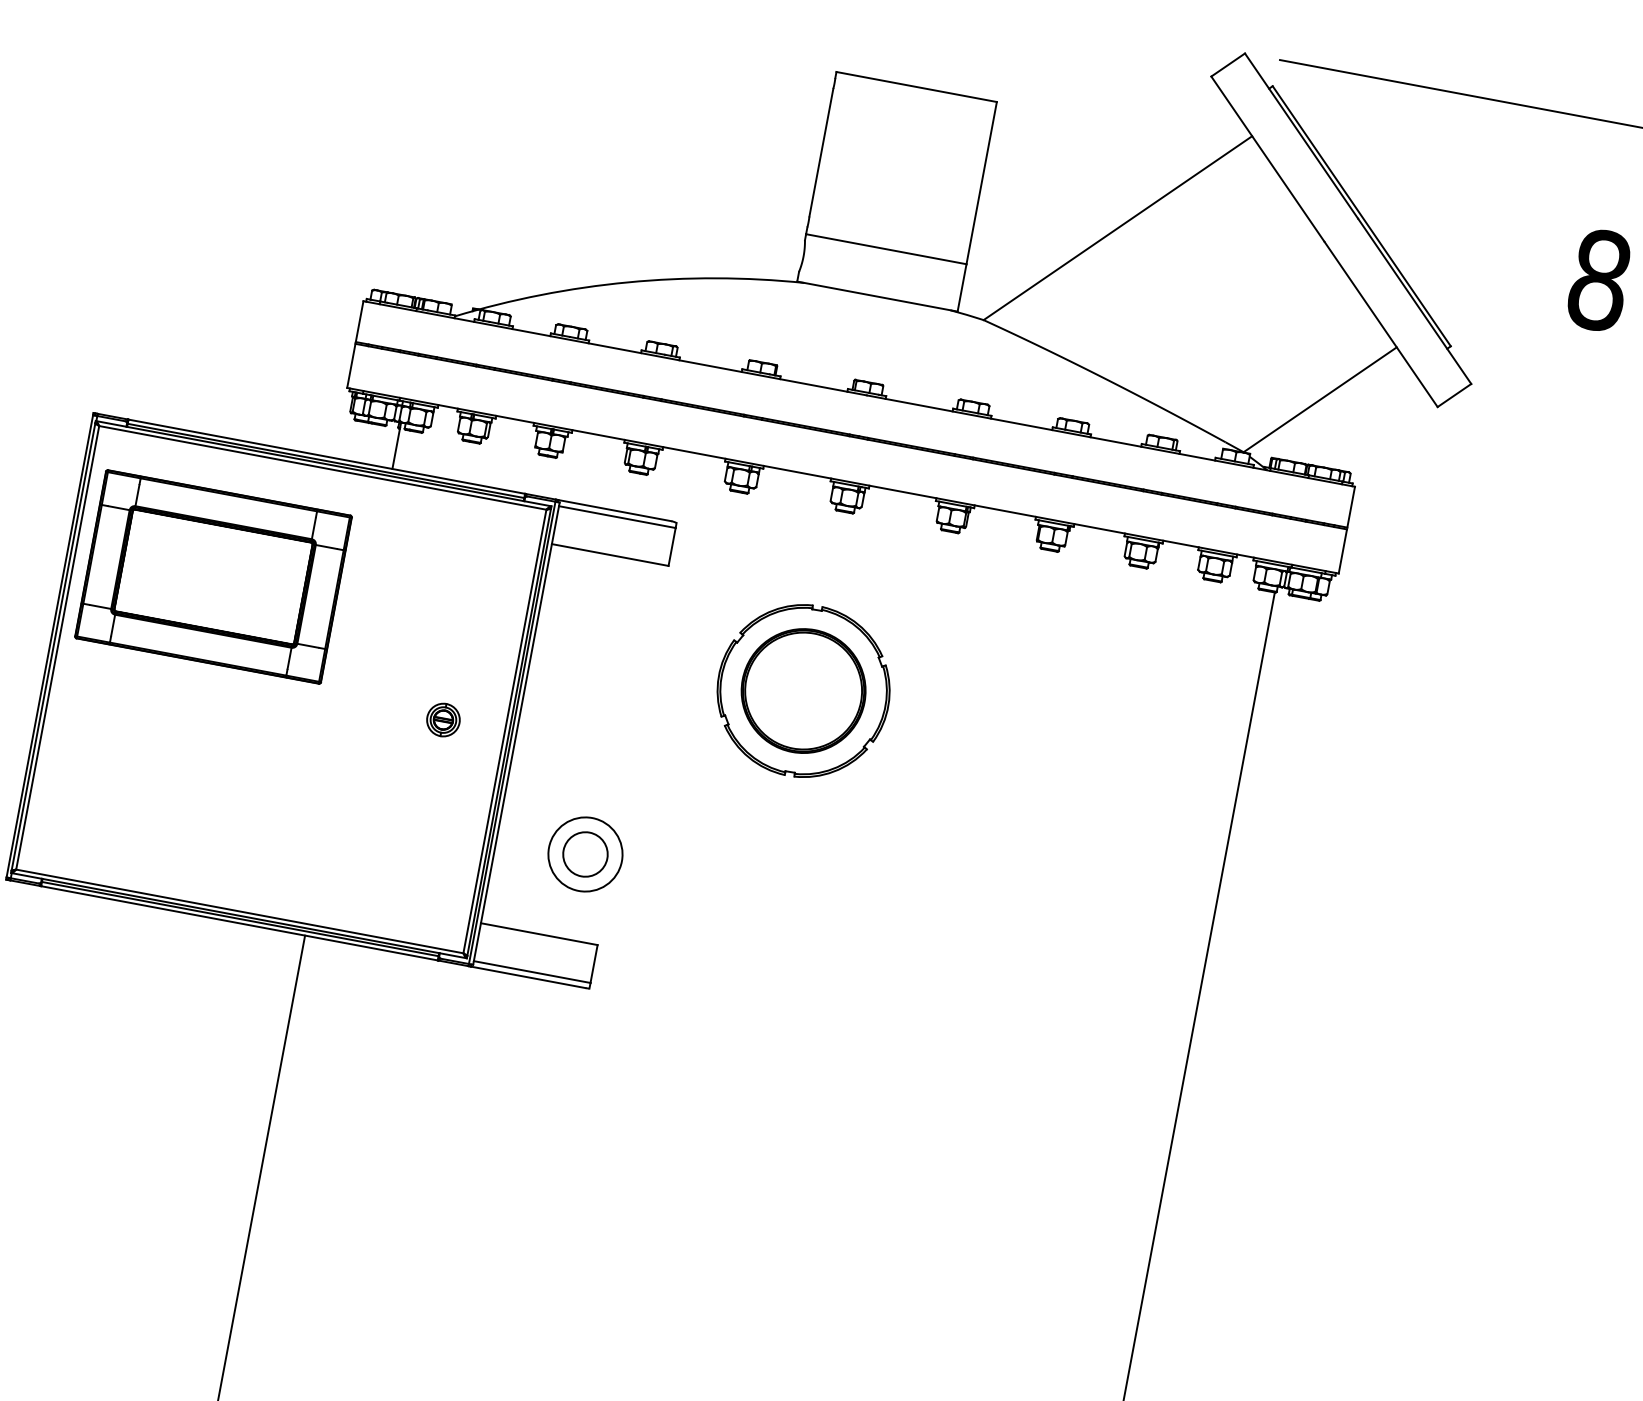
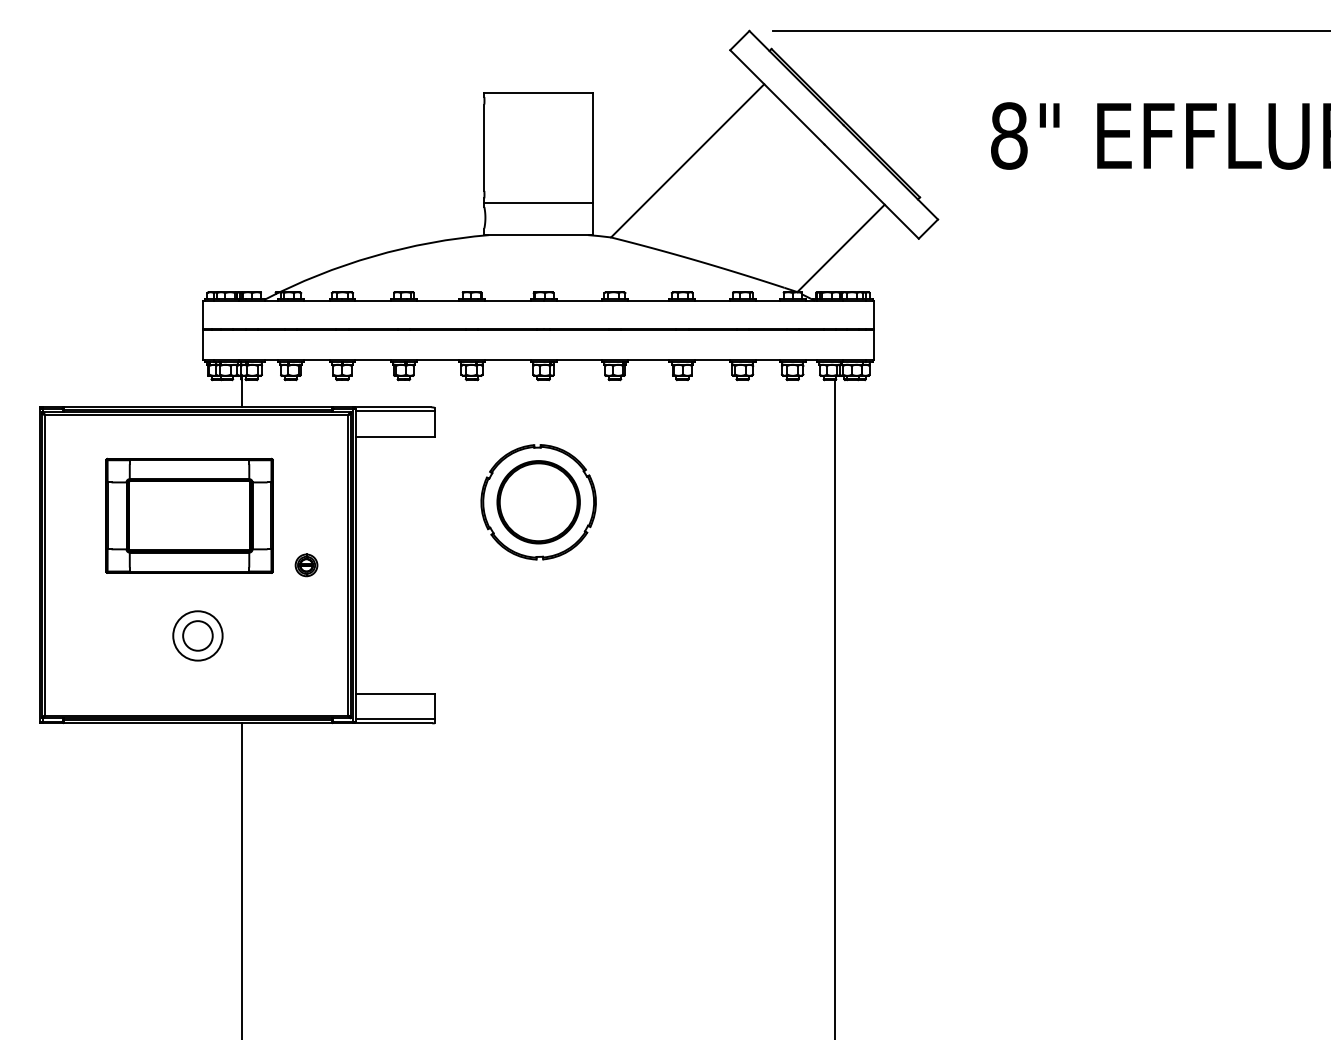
part: (213, 576) -> (189, 515), moved
part: (584, 853) -> (197, 635), moved

